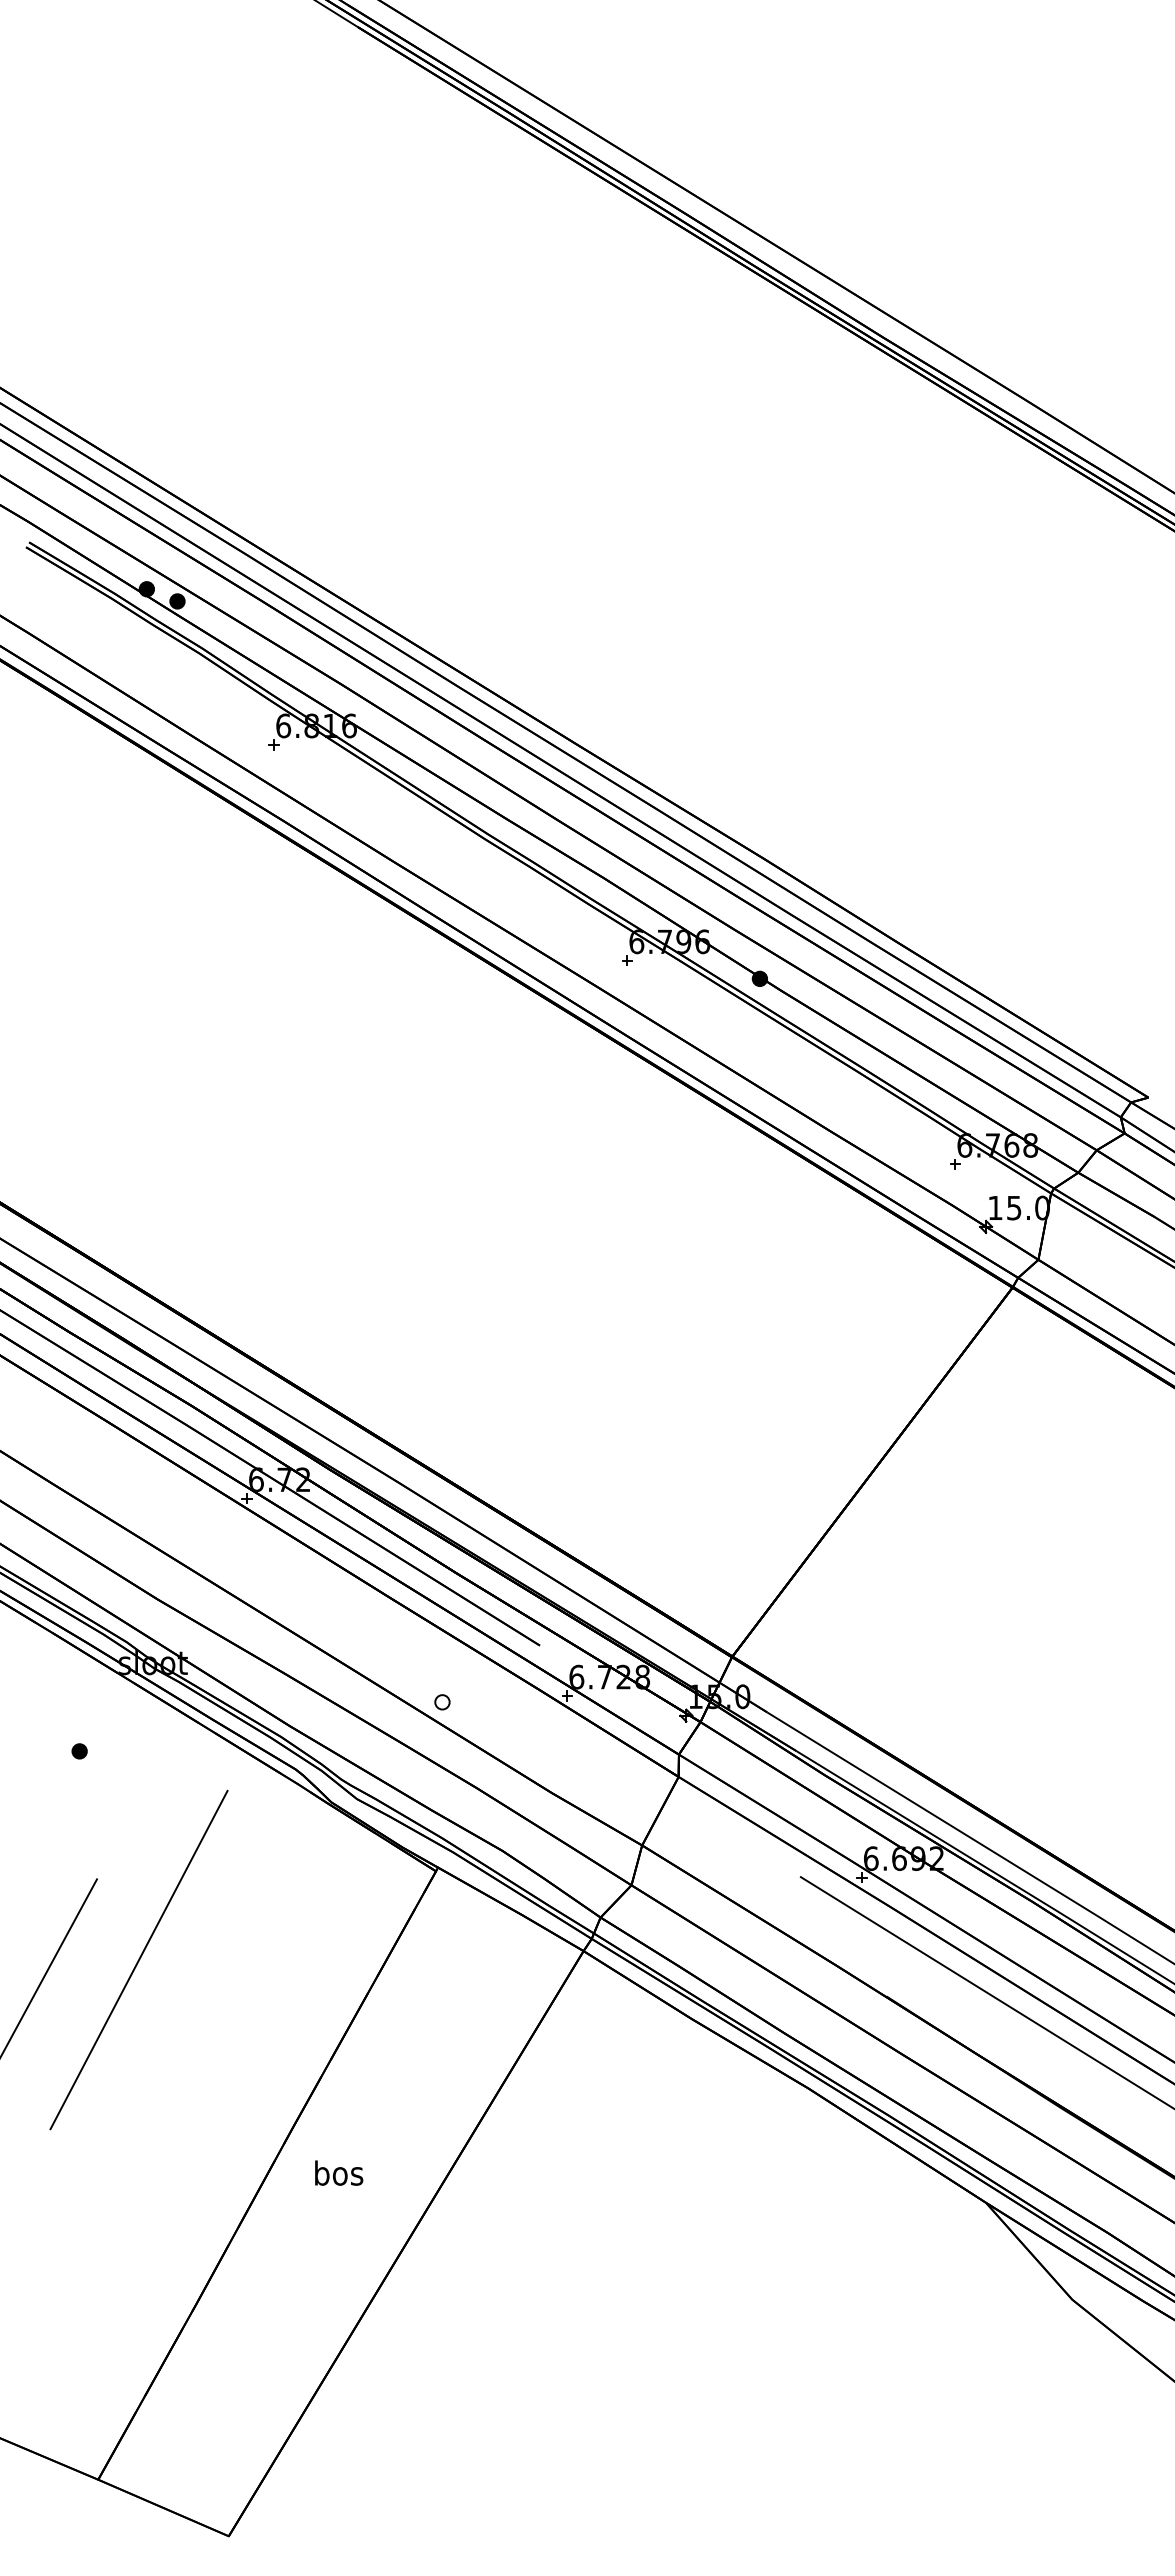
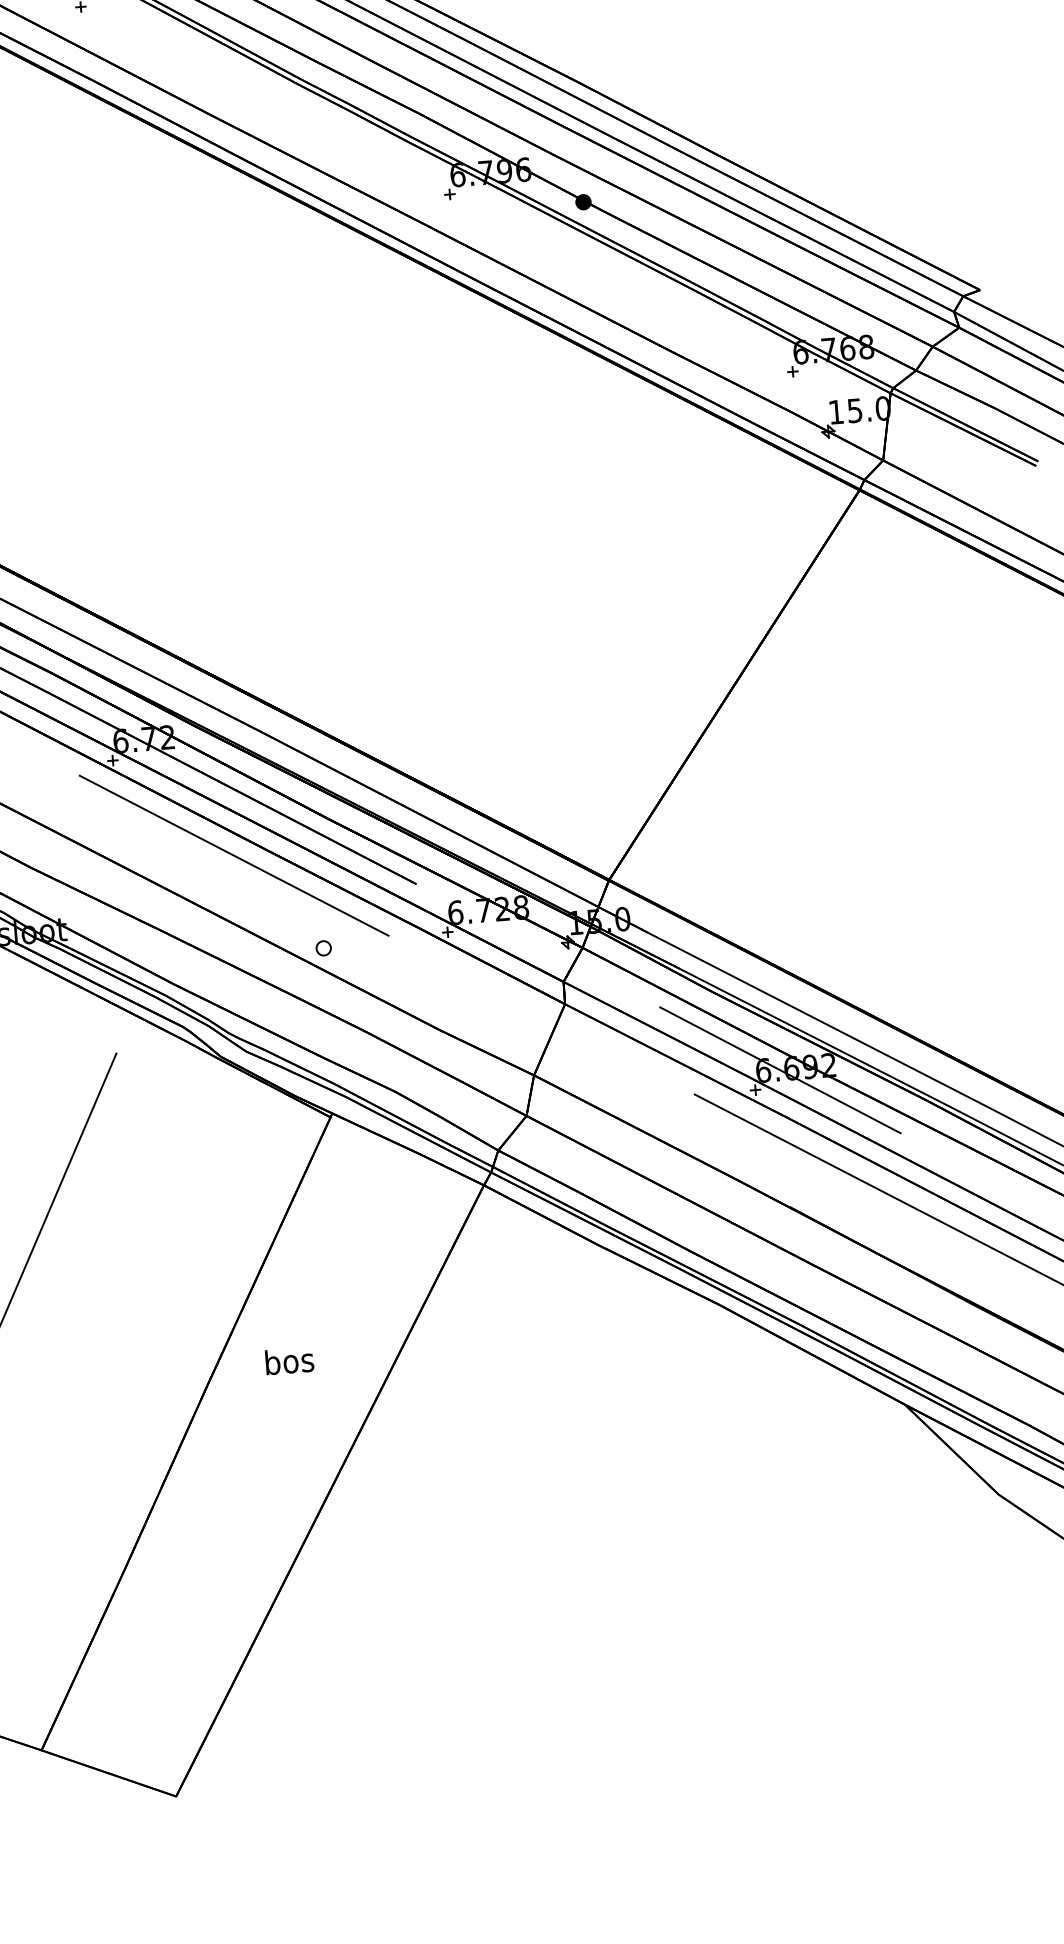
line: (360, 1602) -> (234, 855), added
line: (888, 1859) -> (780, 1070), added
text: (339, 2172) -> (290, 1360), moved

